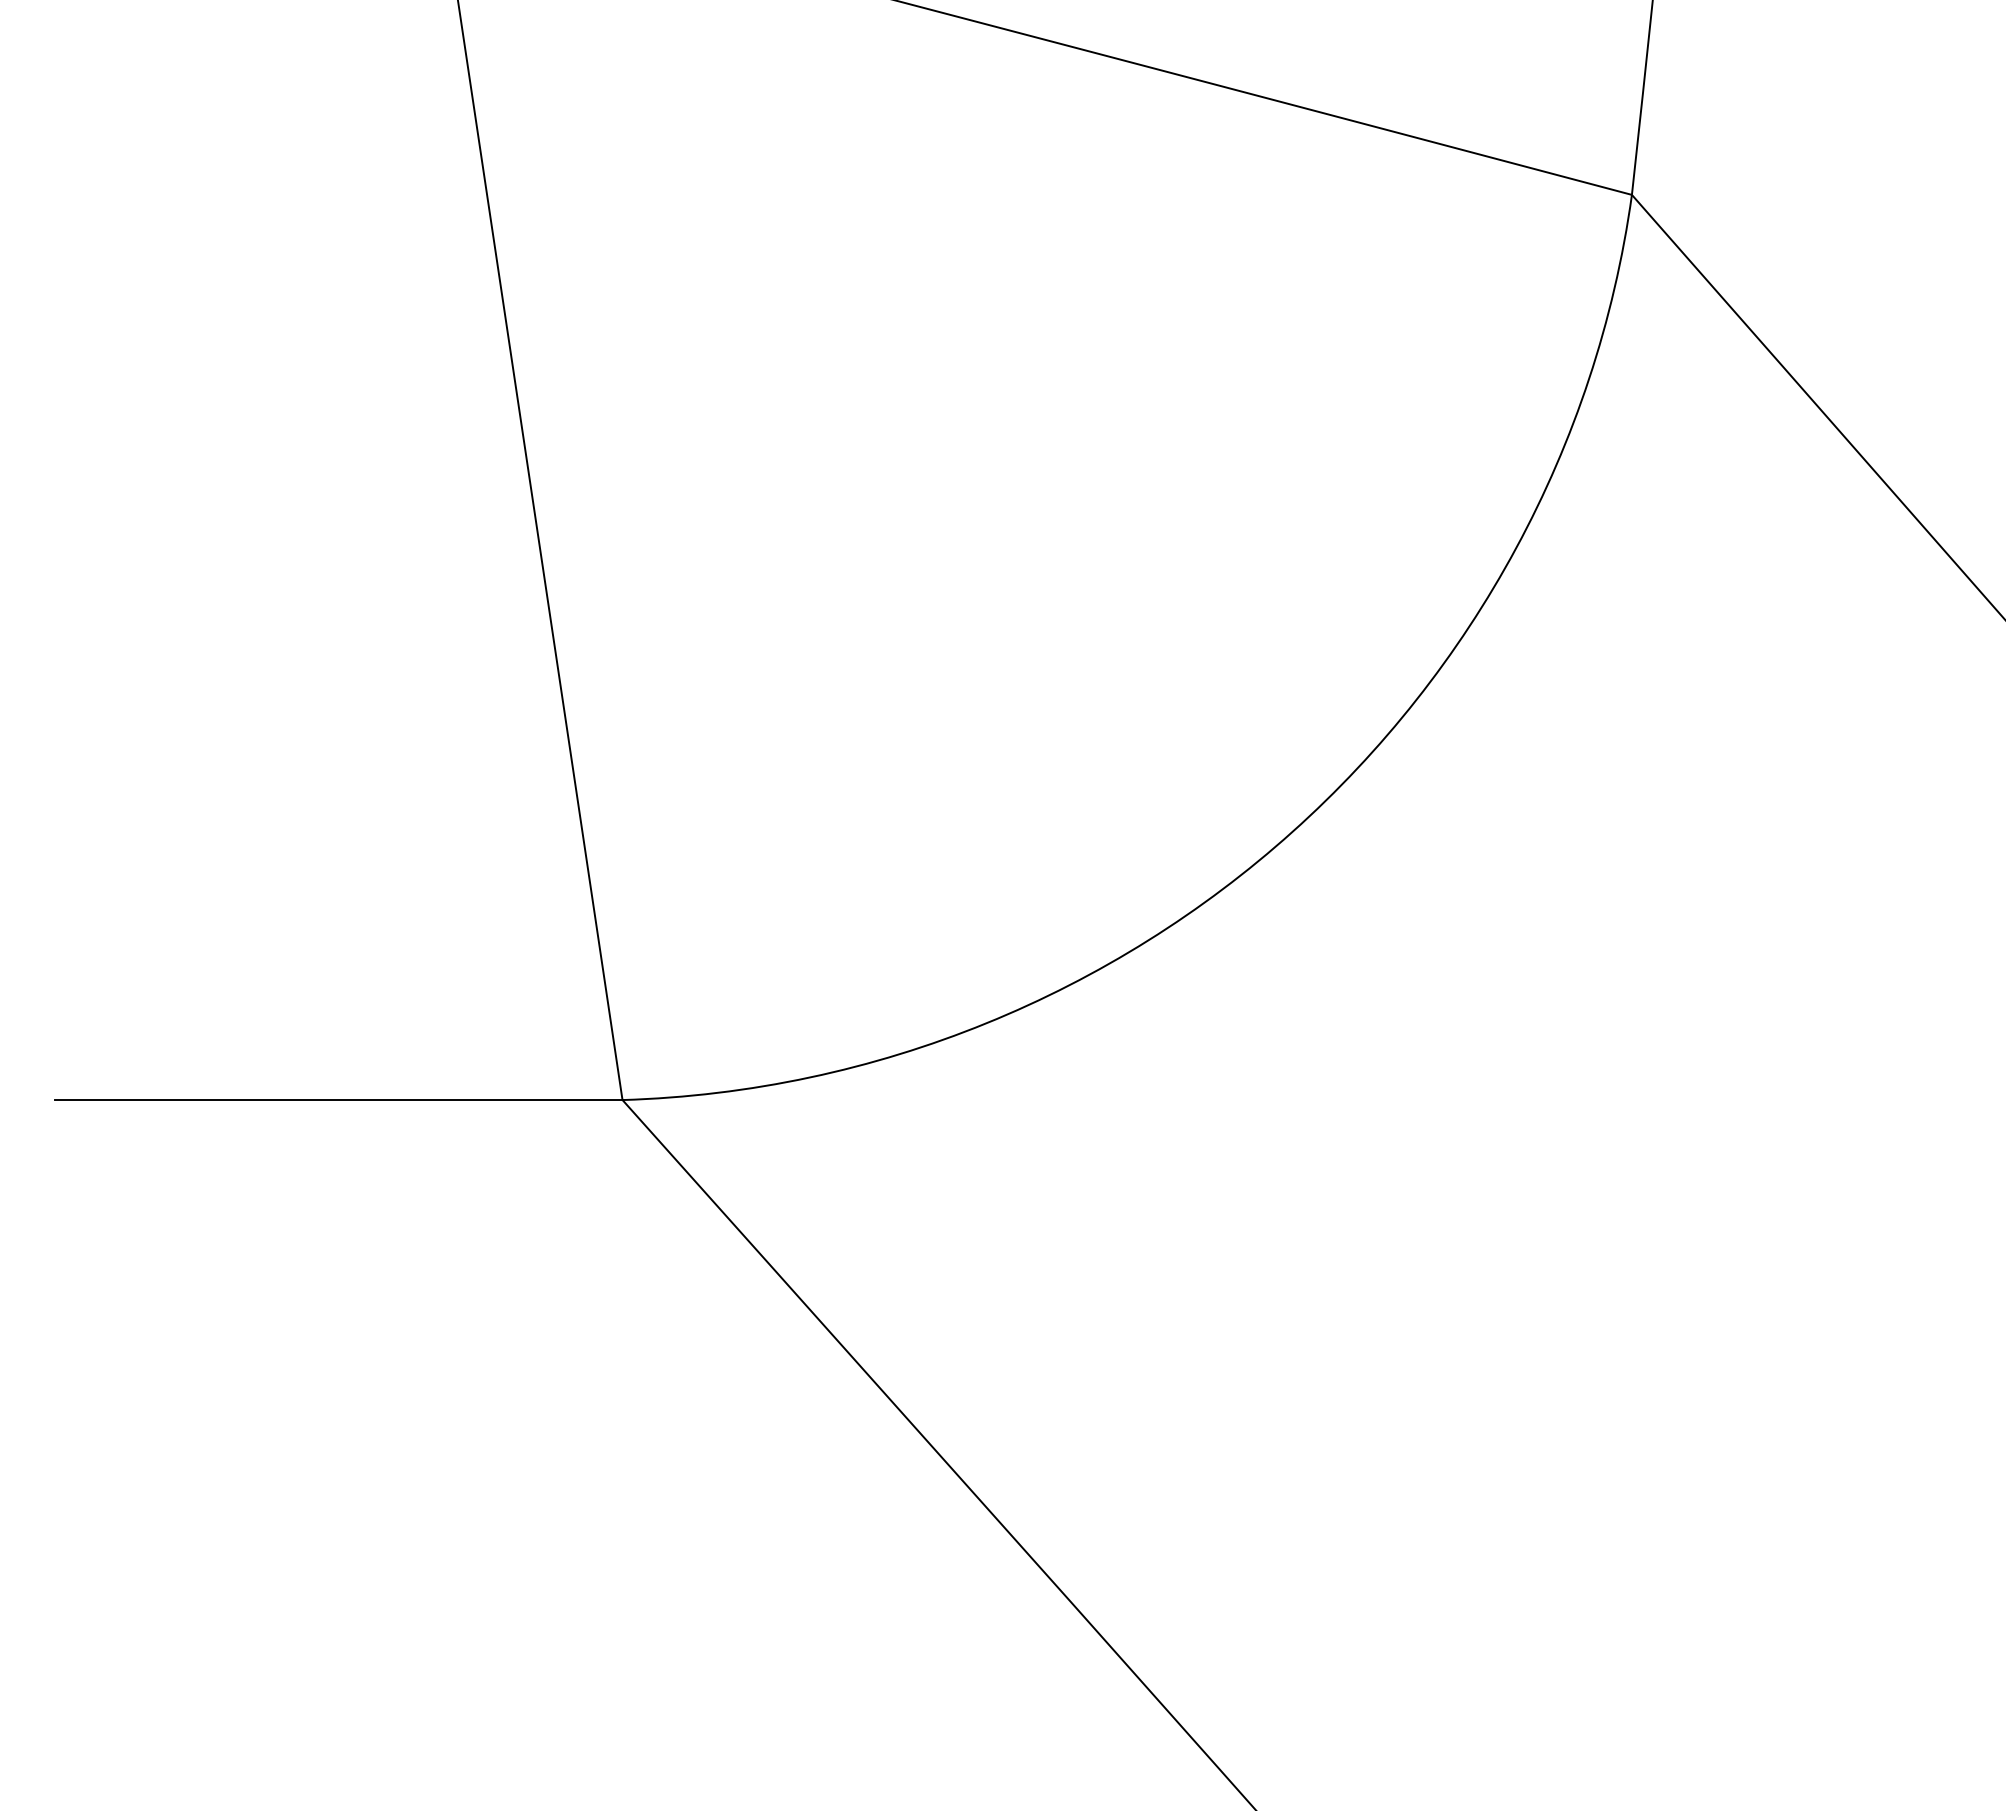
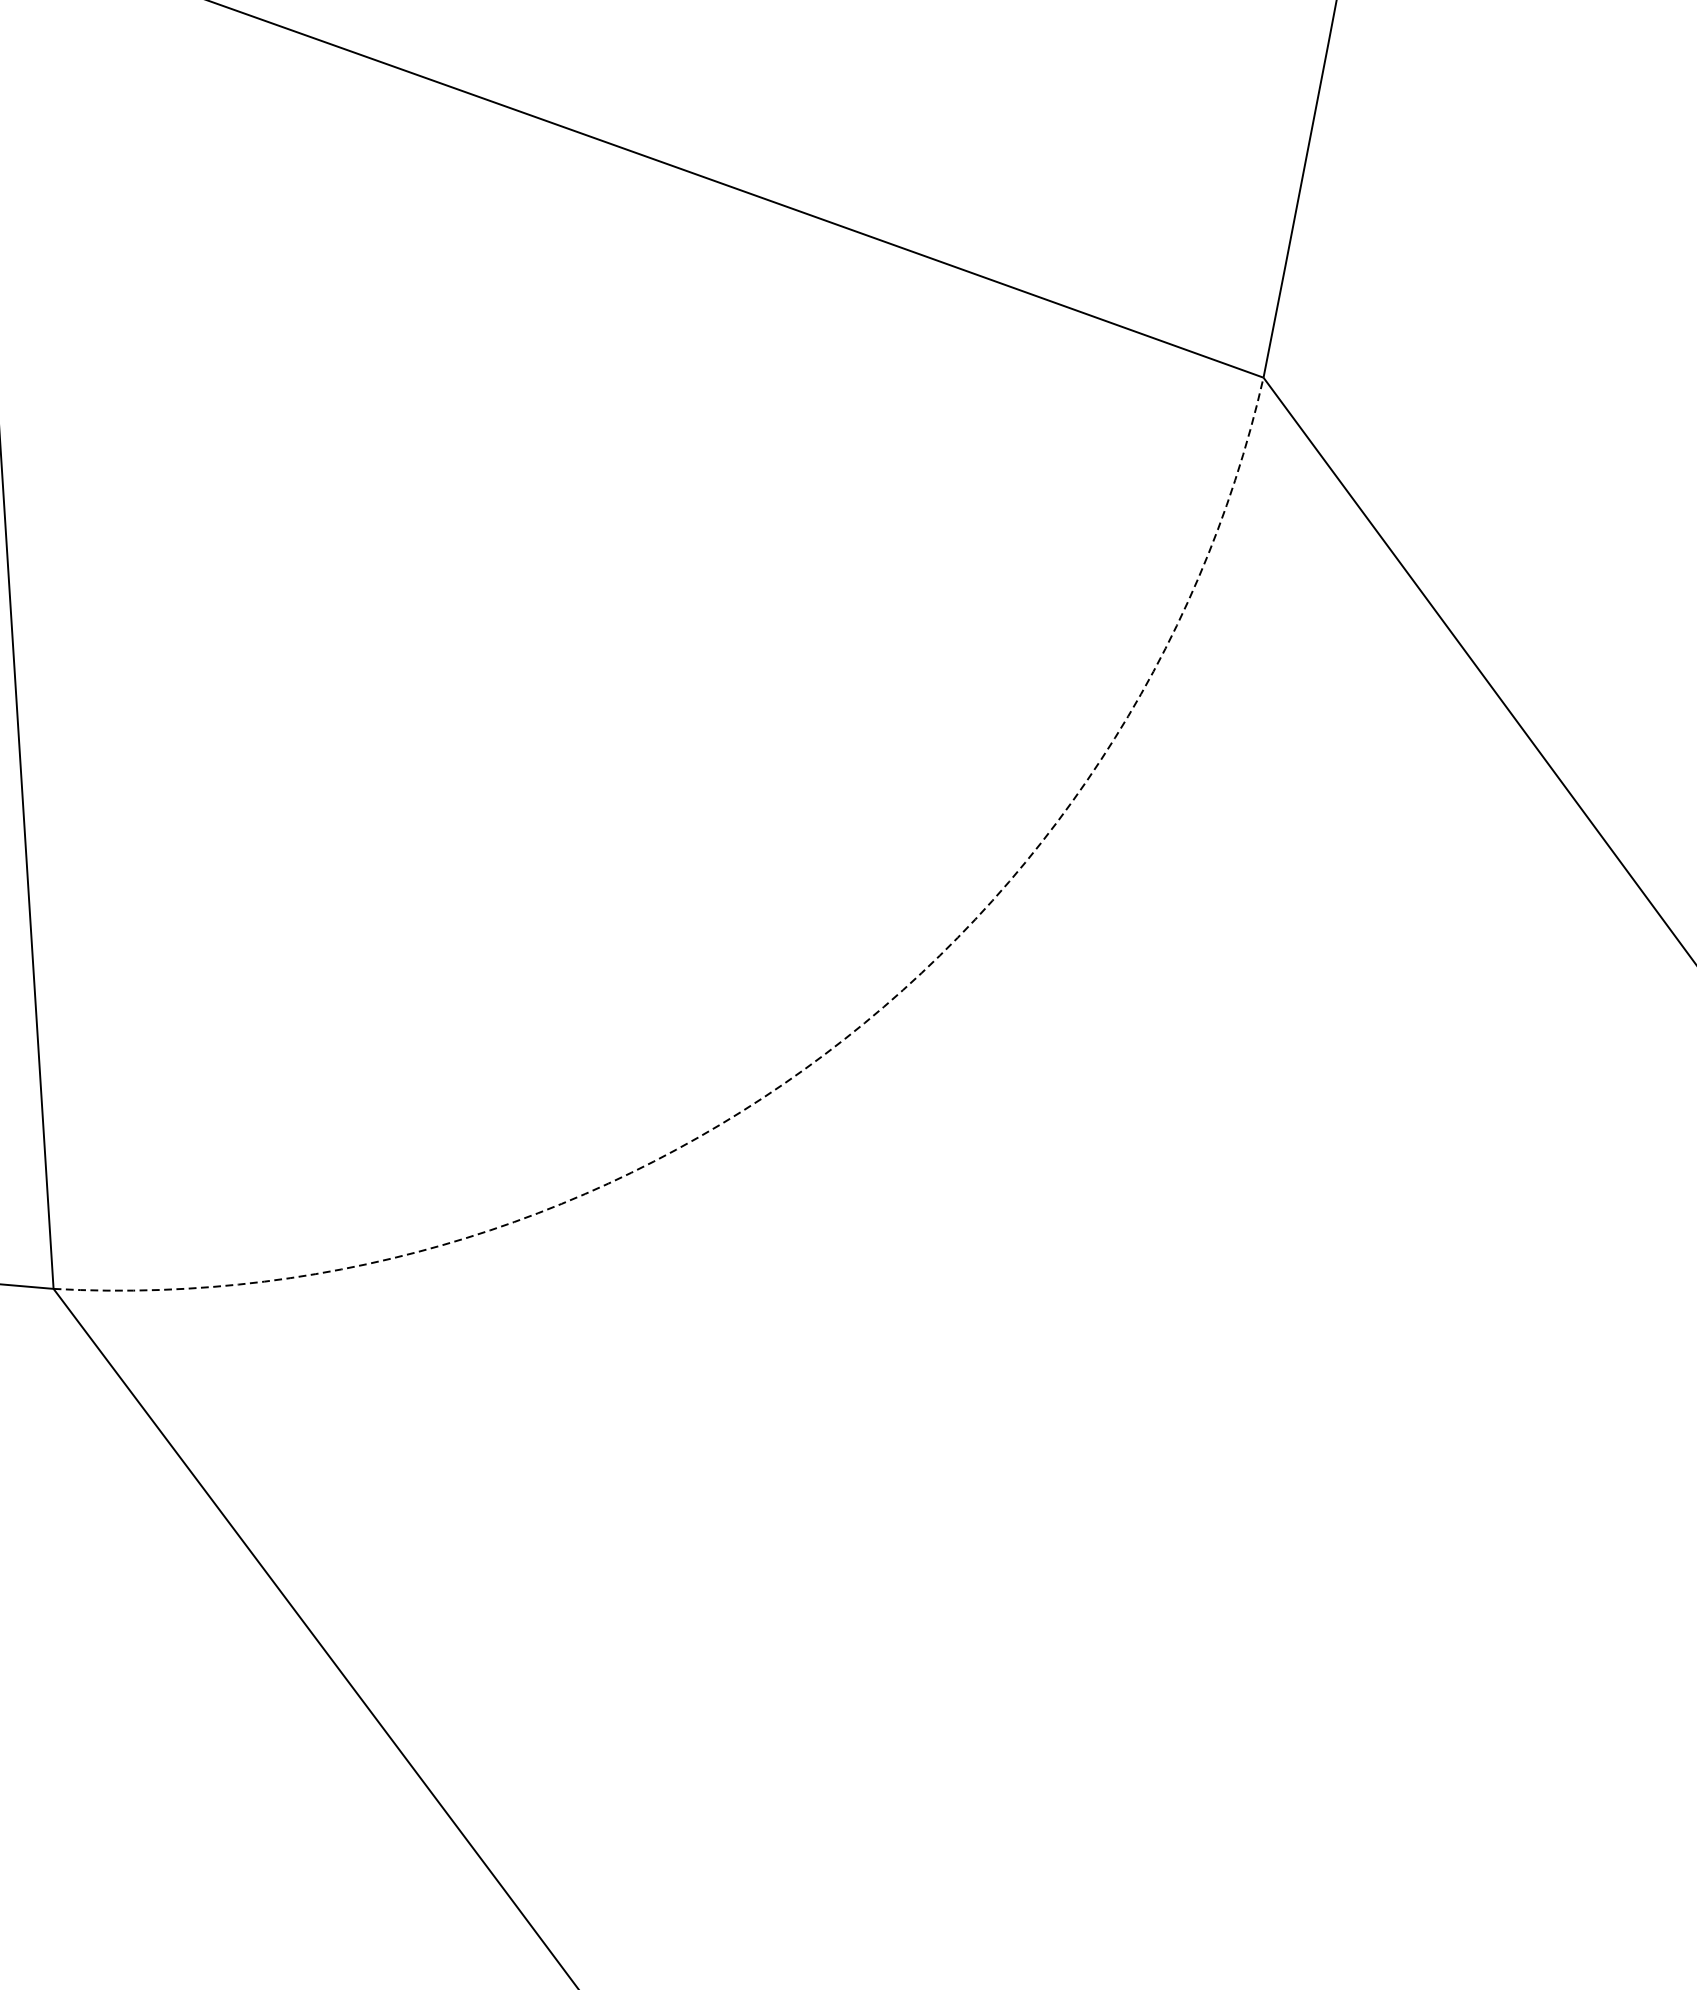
arc: (1292, 831) -> (824, 1053), solid -> dashed

